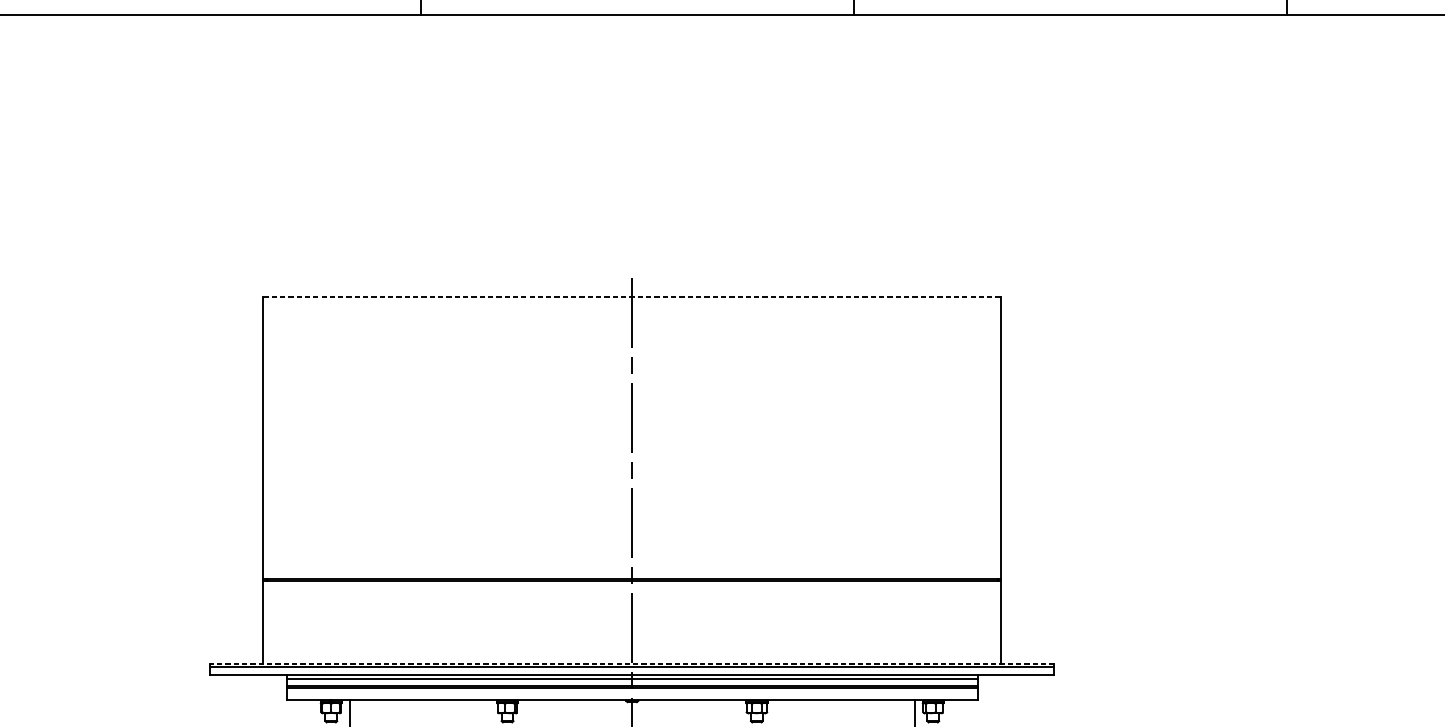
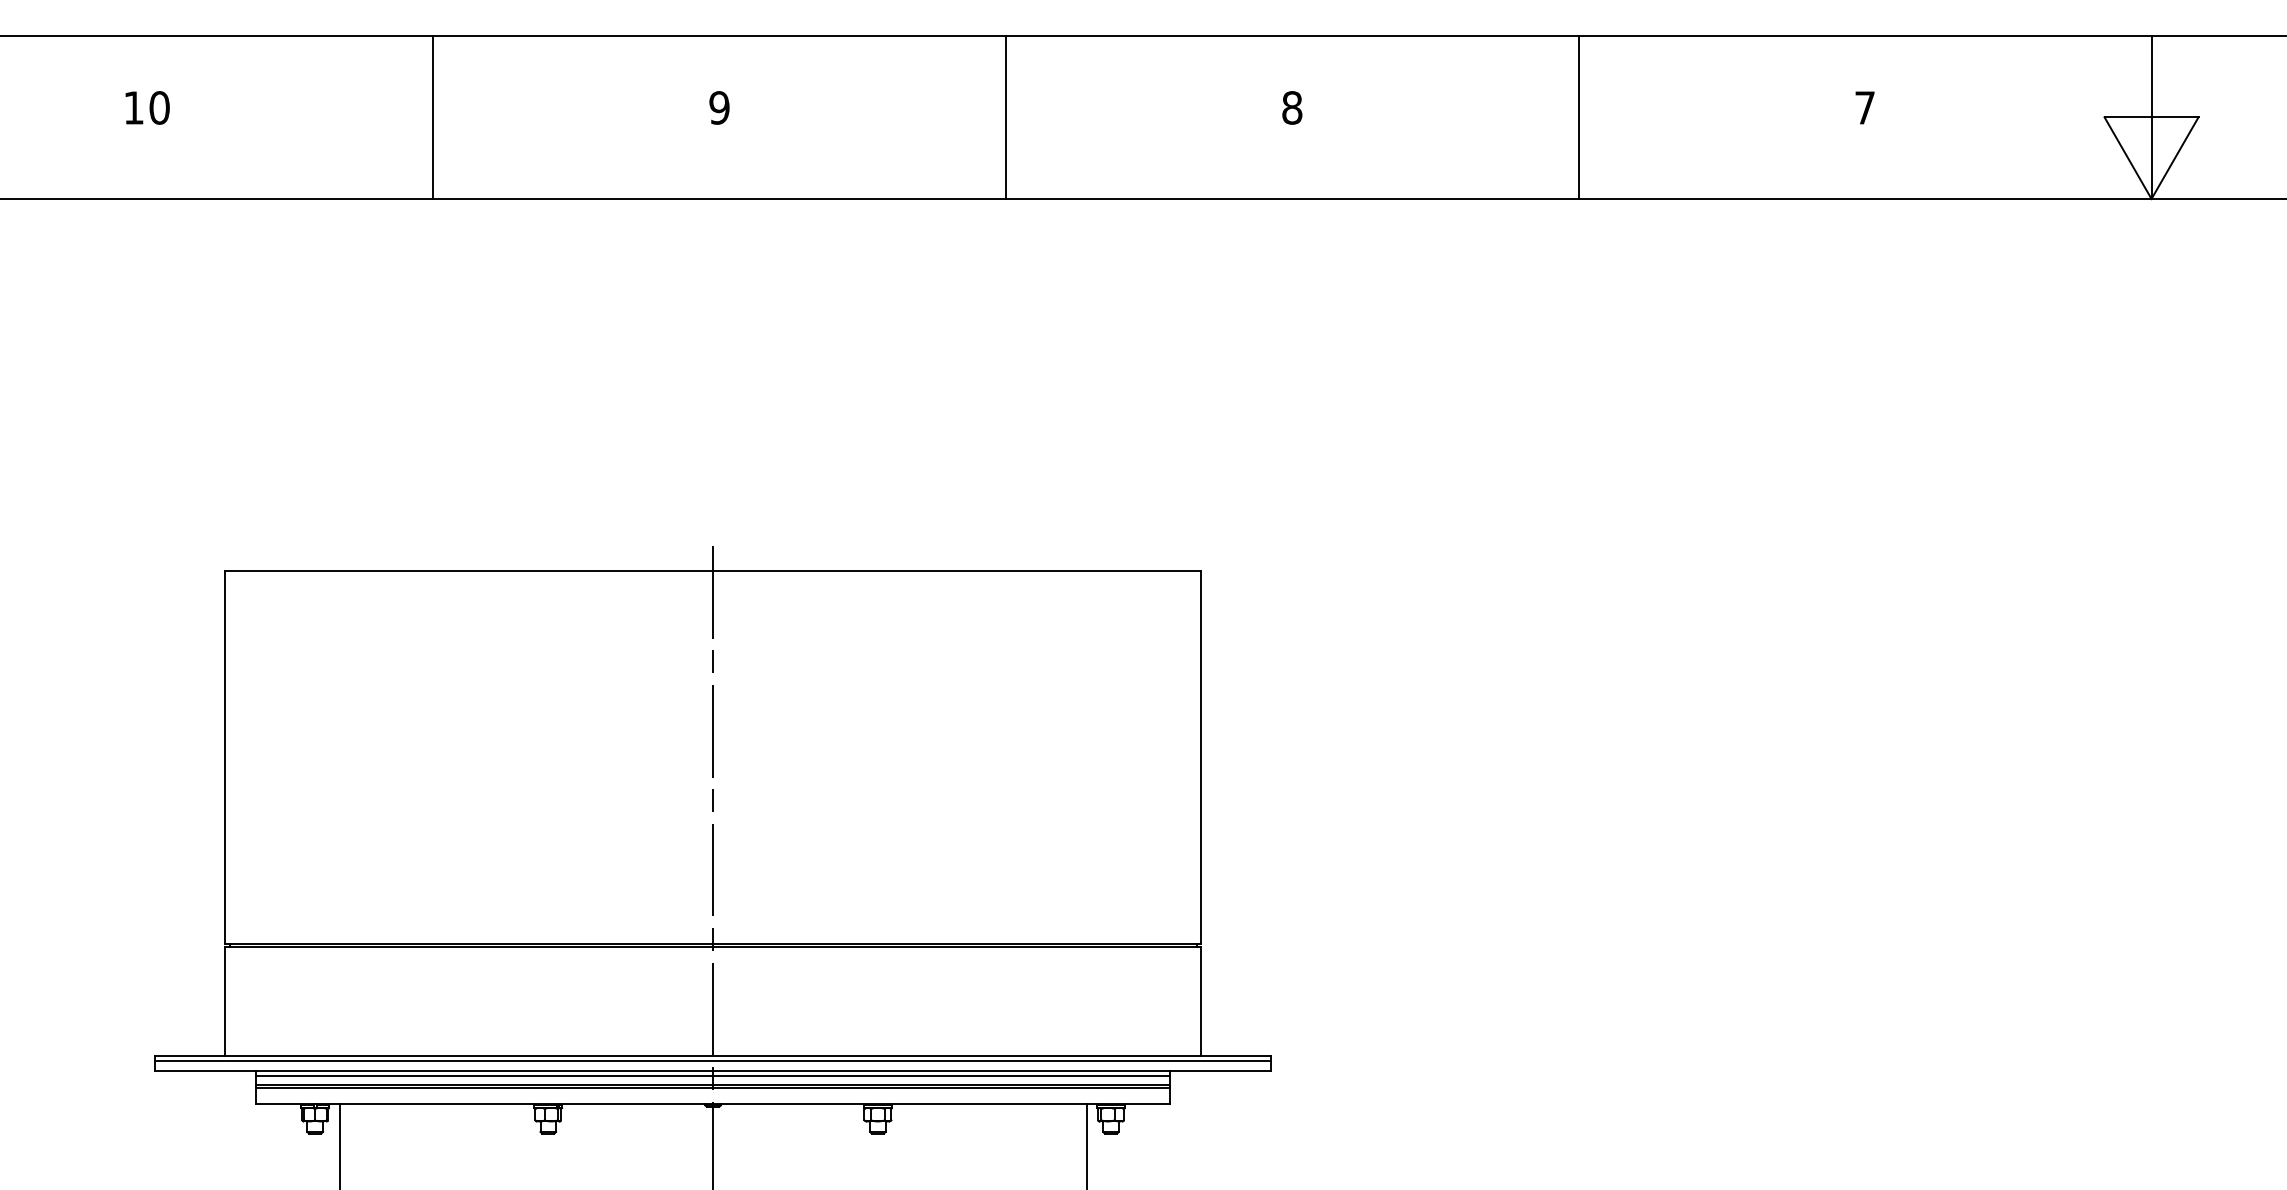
line: (632, 296) -> (713, 570), dashed -> solid
line: (631, 664) -> (712, 1056), dashed -> solid

